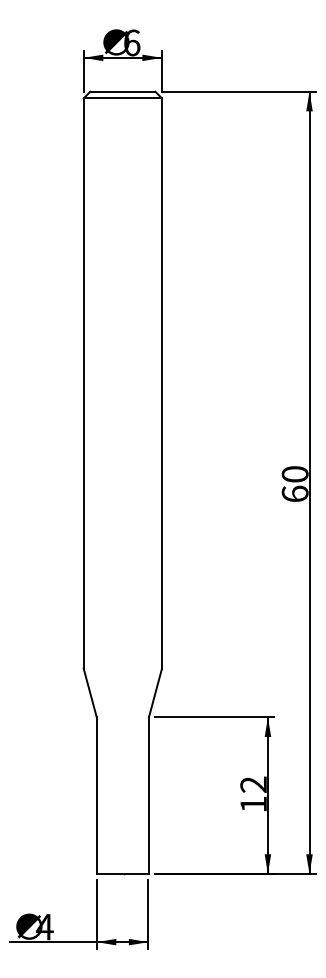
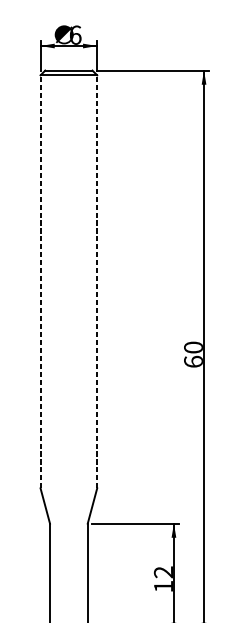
line: (83, 383) -> (40, 281), solid -> dashed
line: (161, 383) -> (96, 281), solid -> dashed

